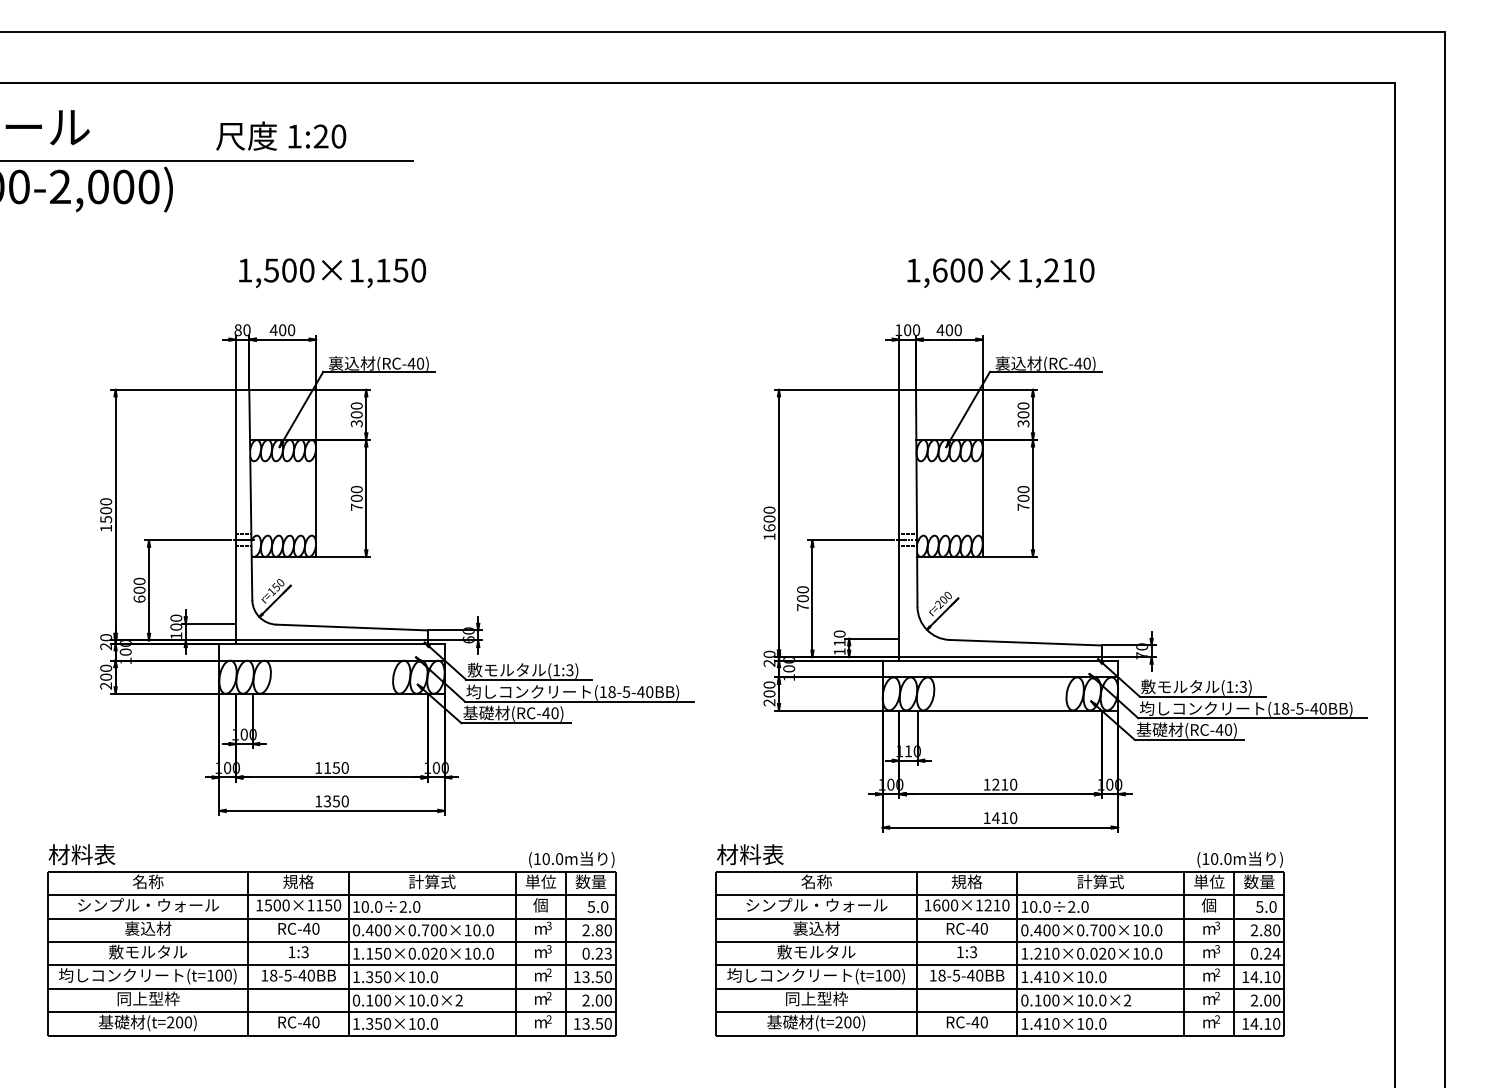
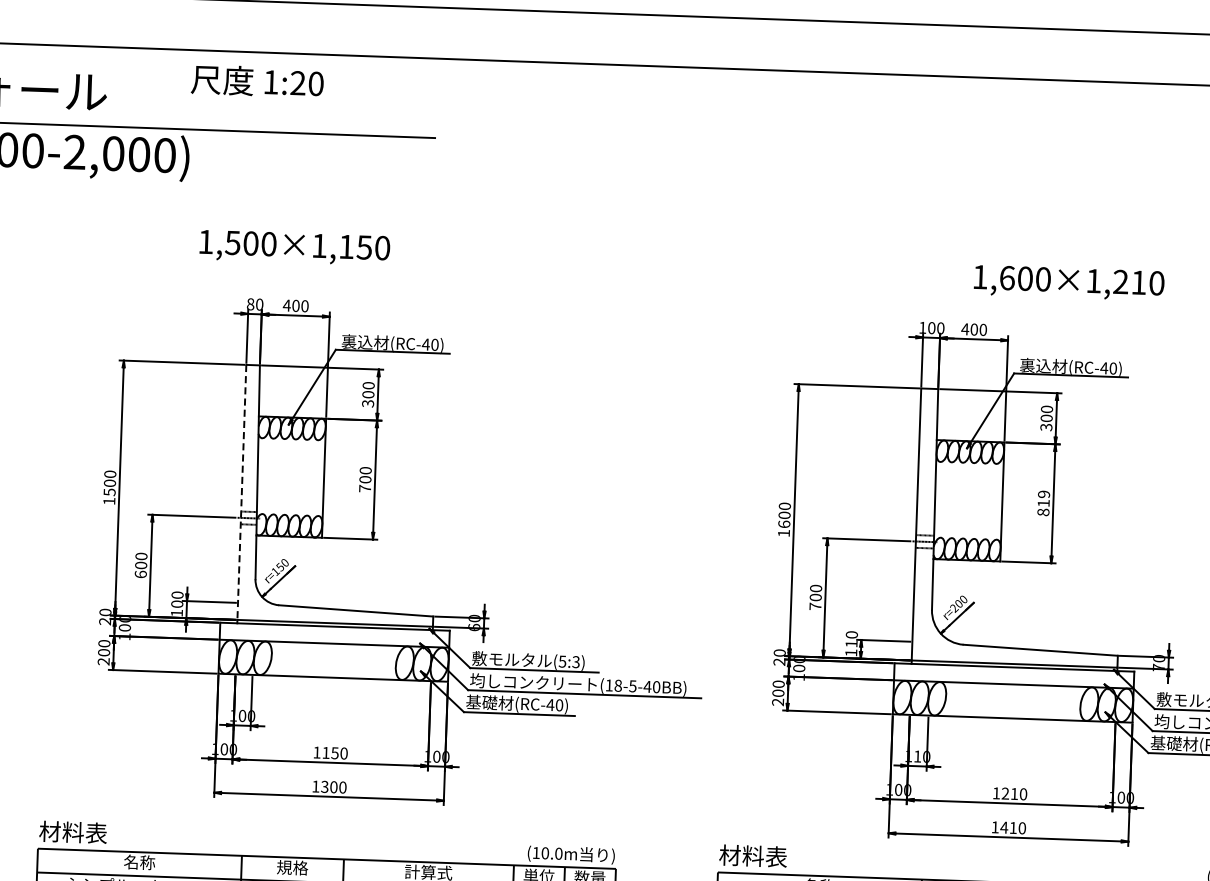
text: (281, 135) -> (257, 80), moved
text: (332, 272) -> (294, 247), moved
text: (1000, 272) -> (1068, 282), moved
text: (1023, 498) -> (1043, 503), 700 -> 819
line: (235, 515) -> (241, 492), solid -> dashed
text: (556, 670) -> (562, 661), (1:3) -> (5:3)
text: (335, 801) -> (332, 787), 1350 -> 1300

